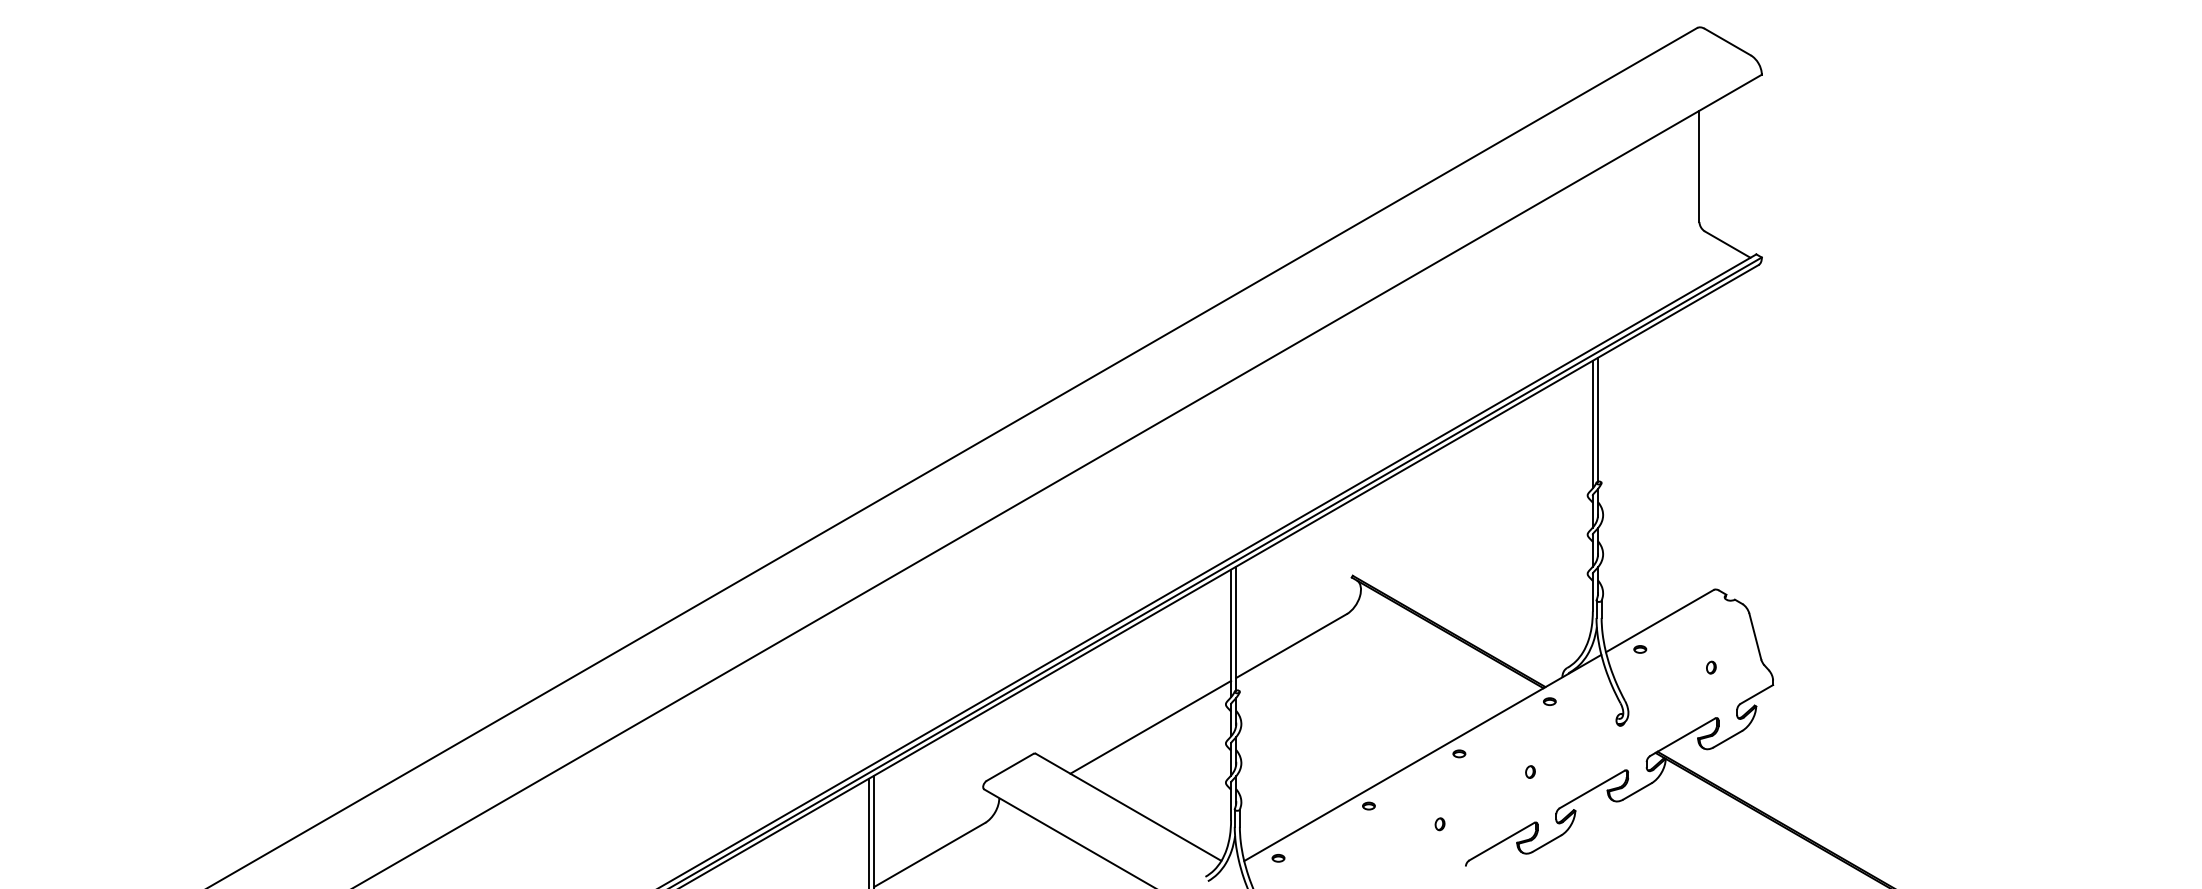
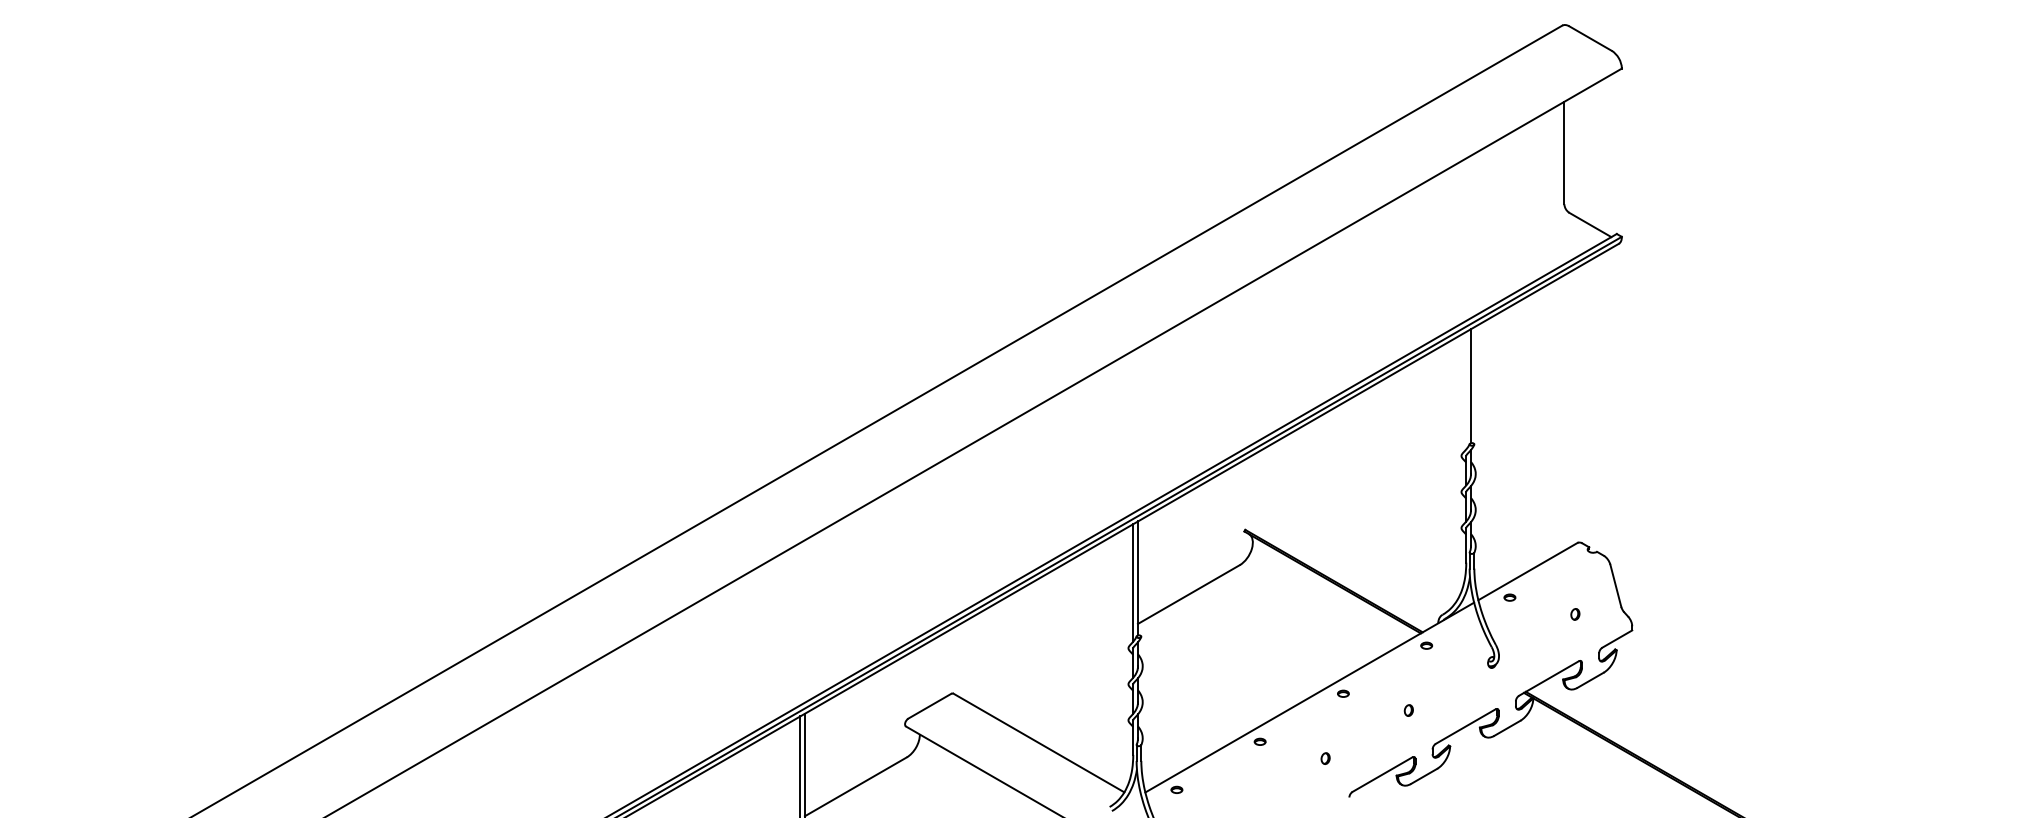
line: (1593, 424) -> (1466, 390), removed
line: (1150, 727) -> (1059, 669), removed

